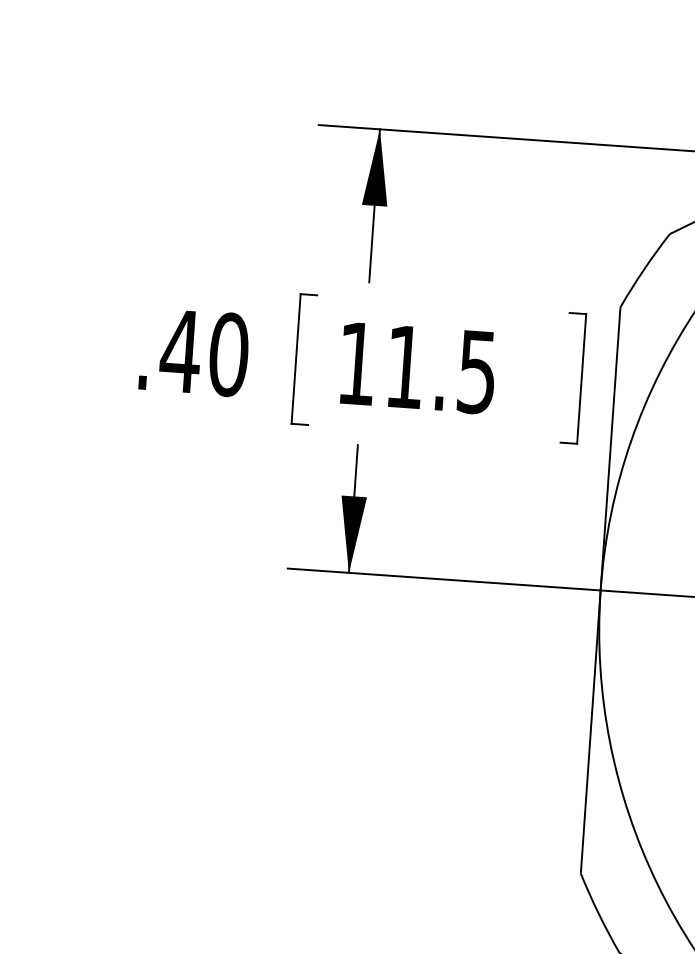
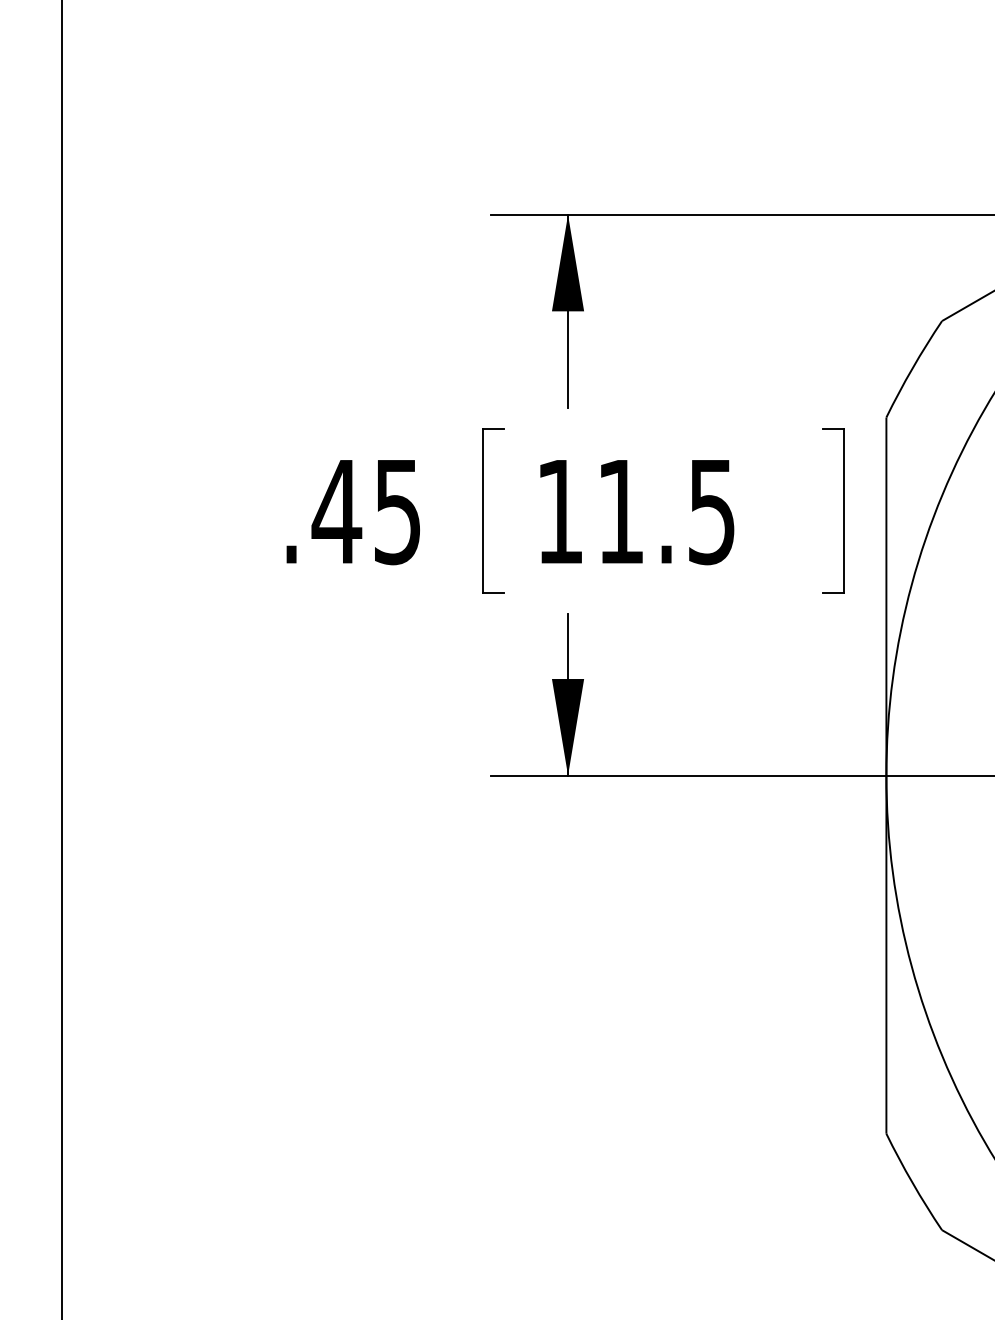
text: (228, 354) -> (397, 511), .40 -> .45

